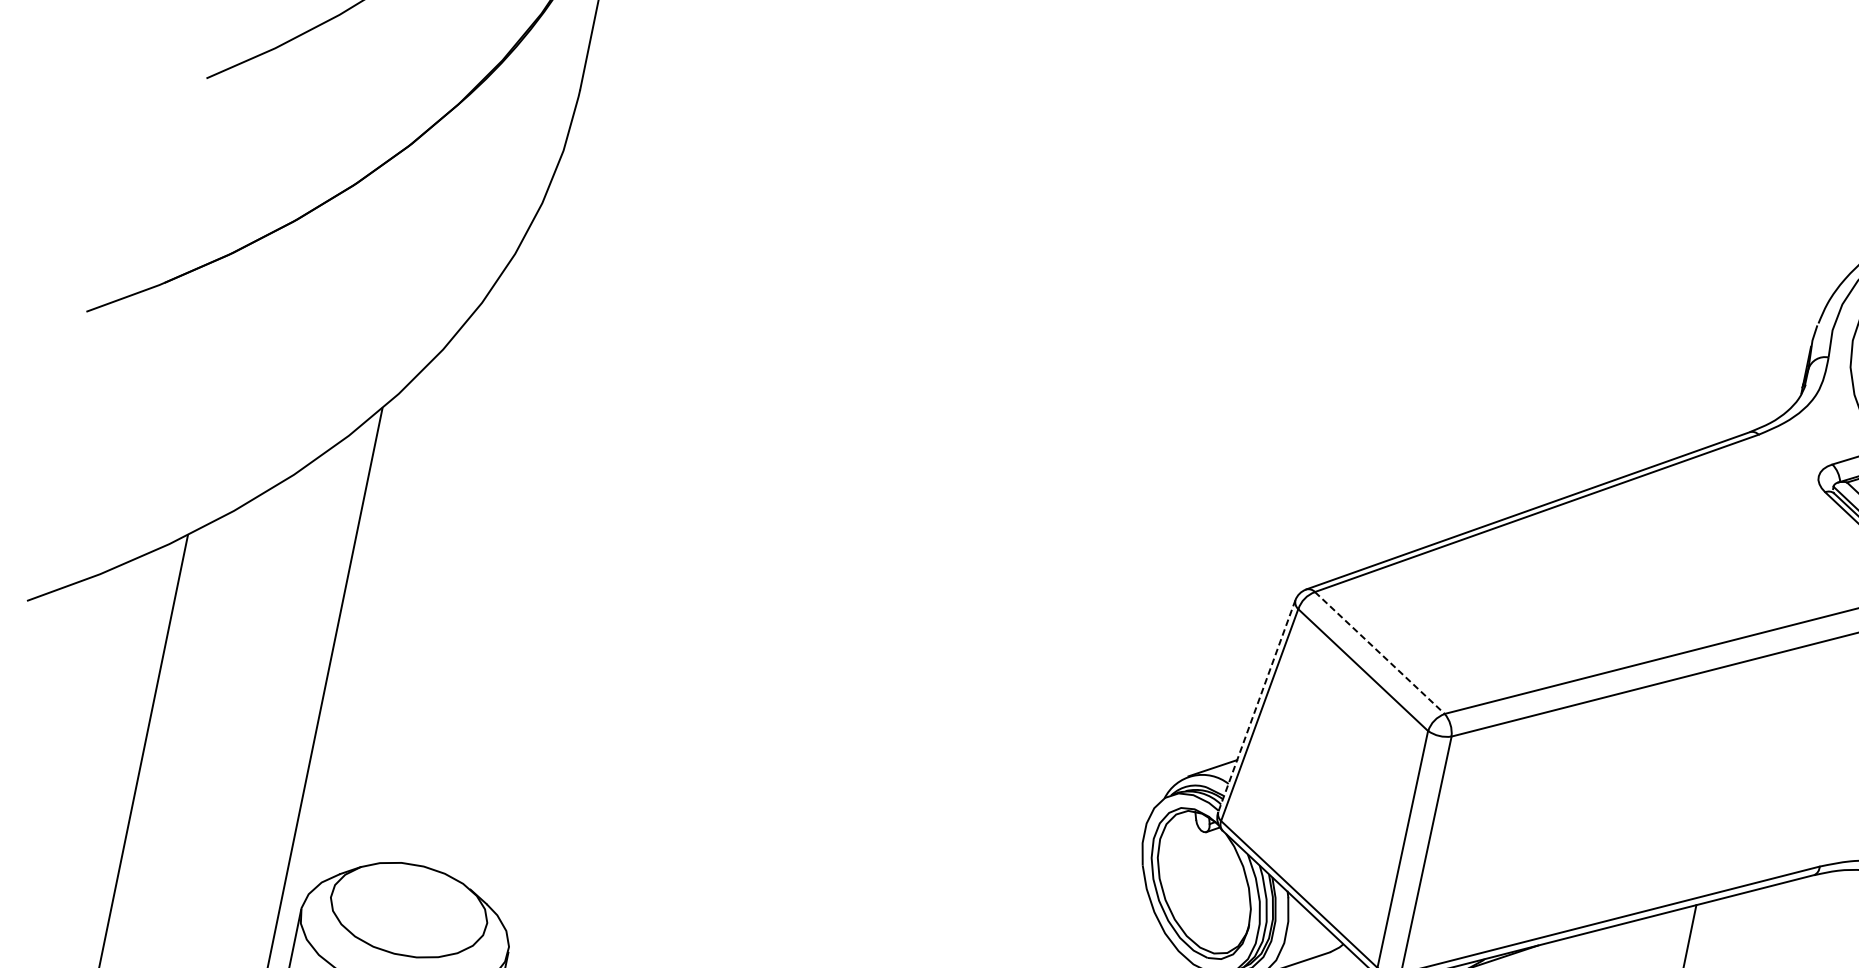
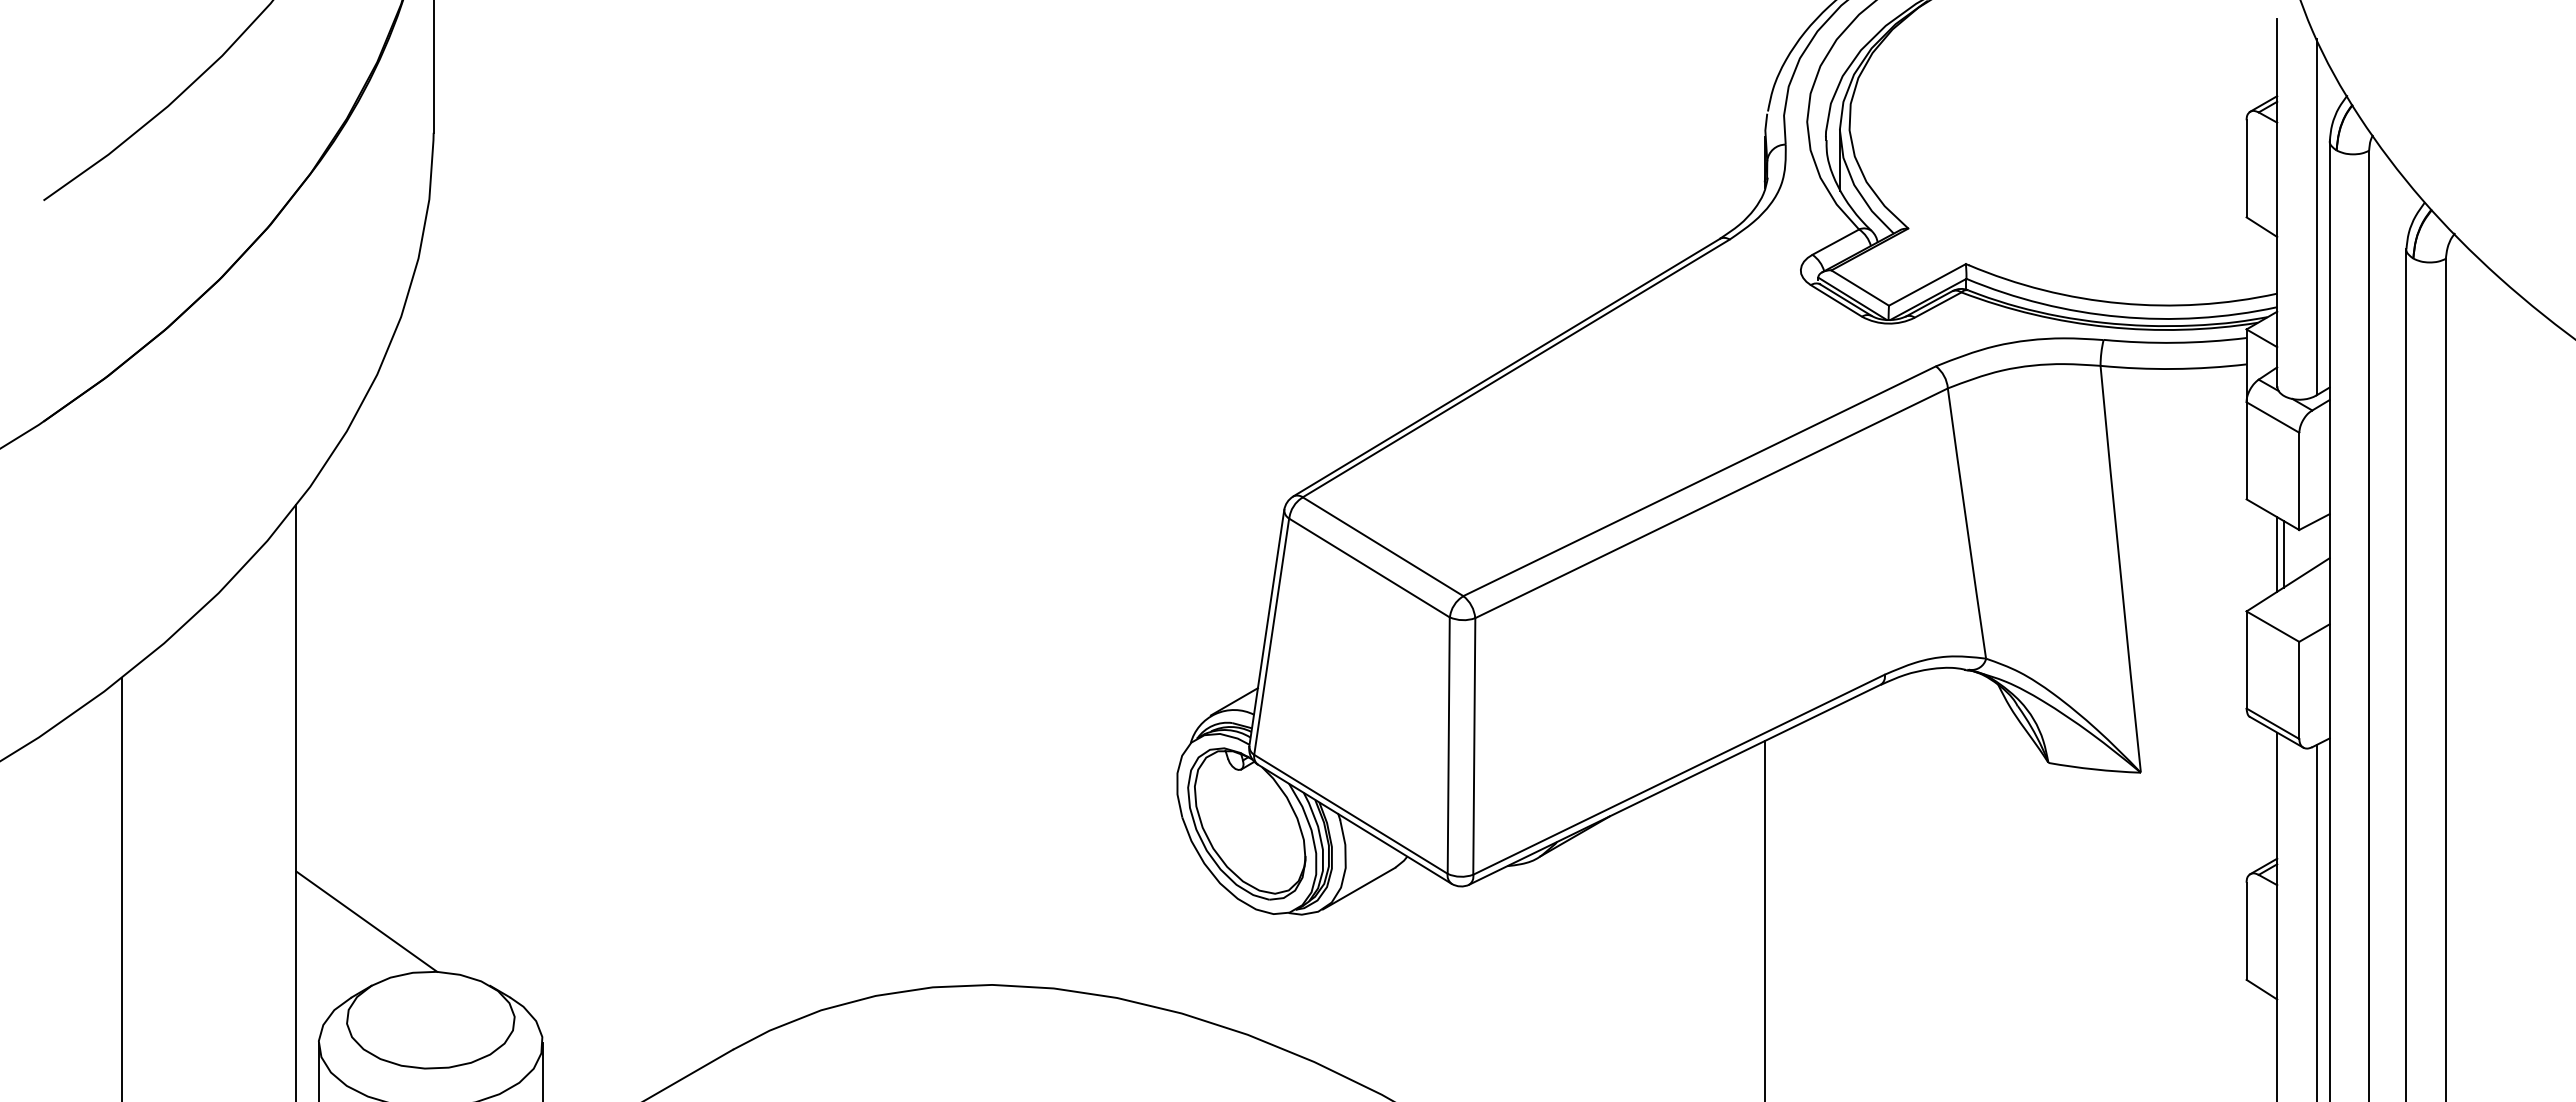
line: (1380, 652) -> (1383, 546), dashed -> solid
line: (1256, 706) -> (1266, 628), dashed -> solid
line: (368, 806) -> (366, 921), added

